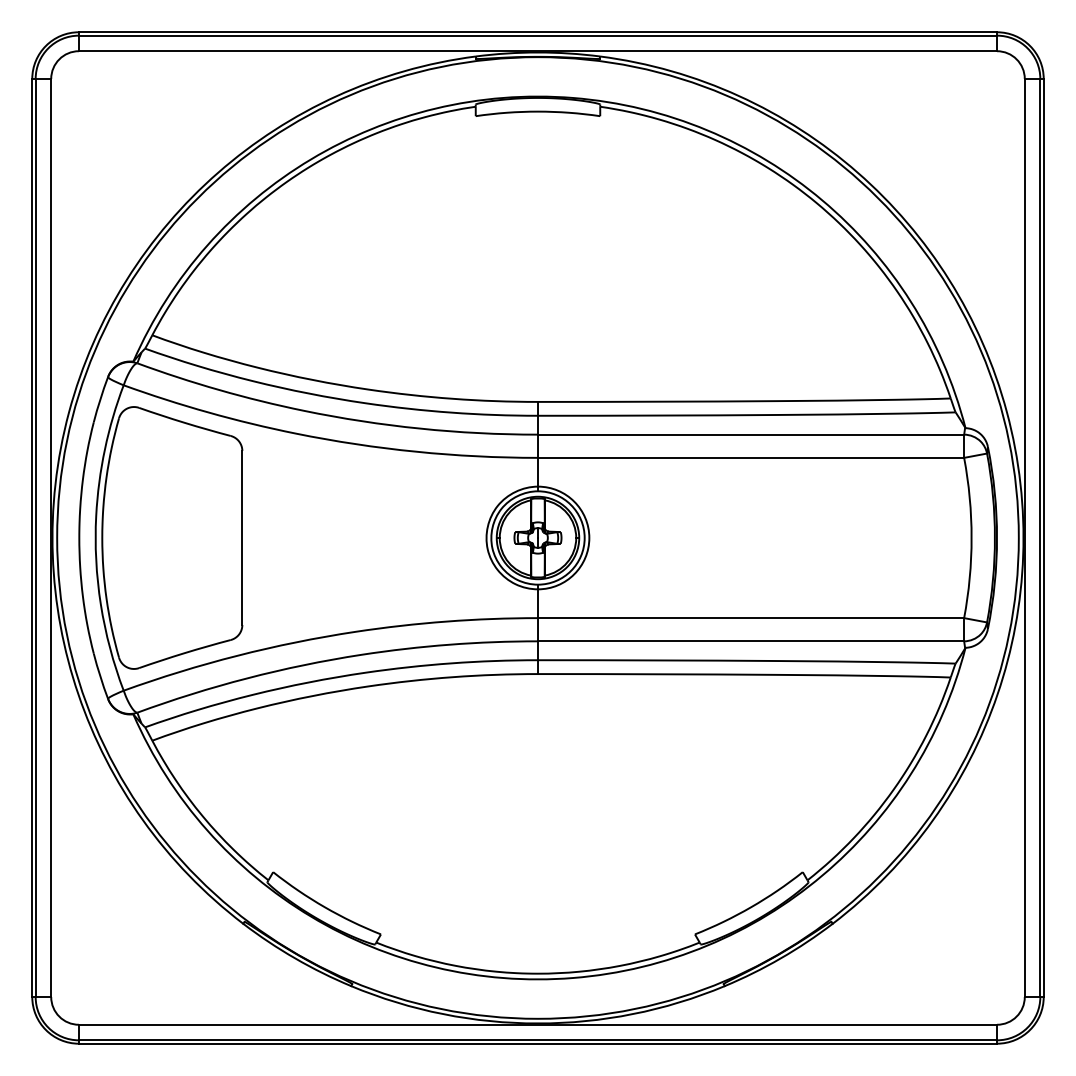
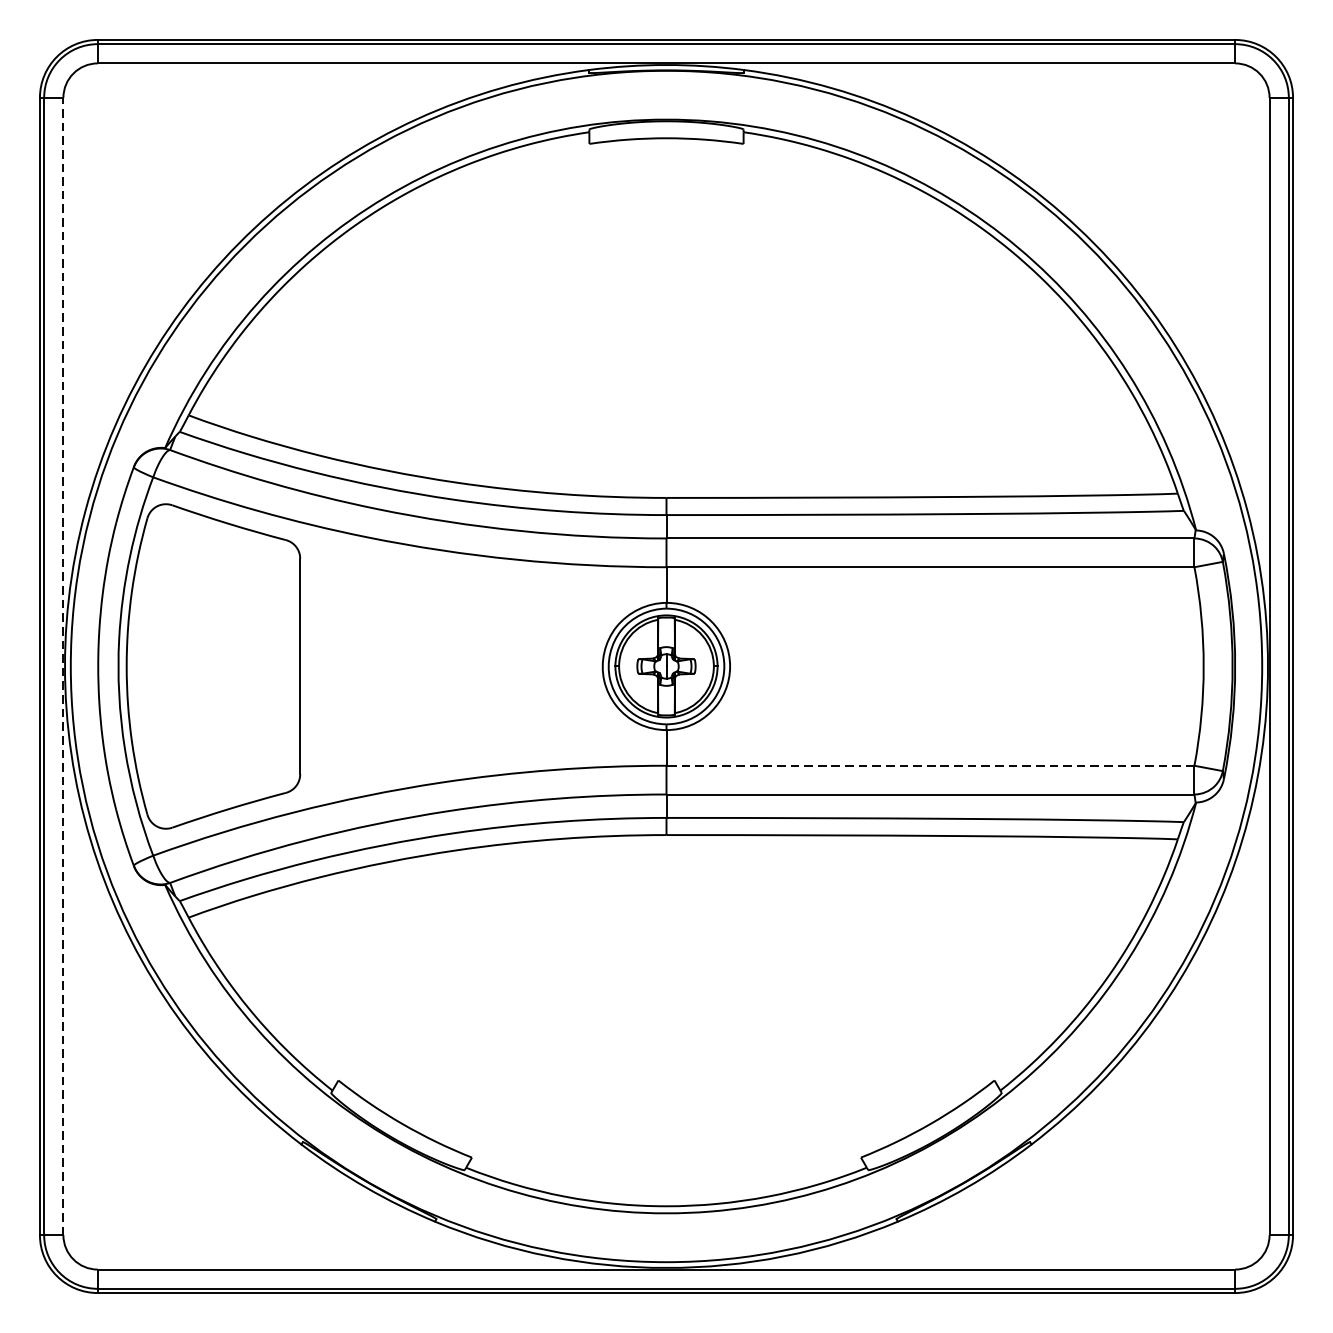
line: (51, 537) -> (63, 665), solid -> dashed
line: (750, 618) -> (929, 766), solid -> dashed

